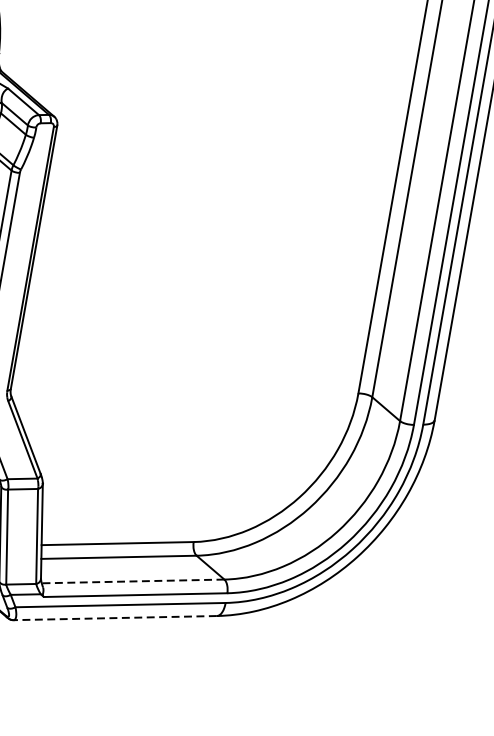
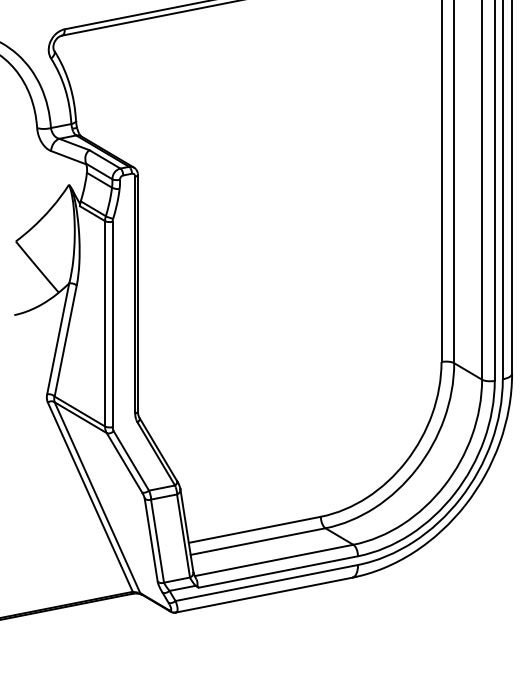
line: (133, 581) -> (274, 560), dashed -> solid
line: (115, 618) -> (264, 595), dashed -> solid

